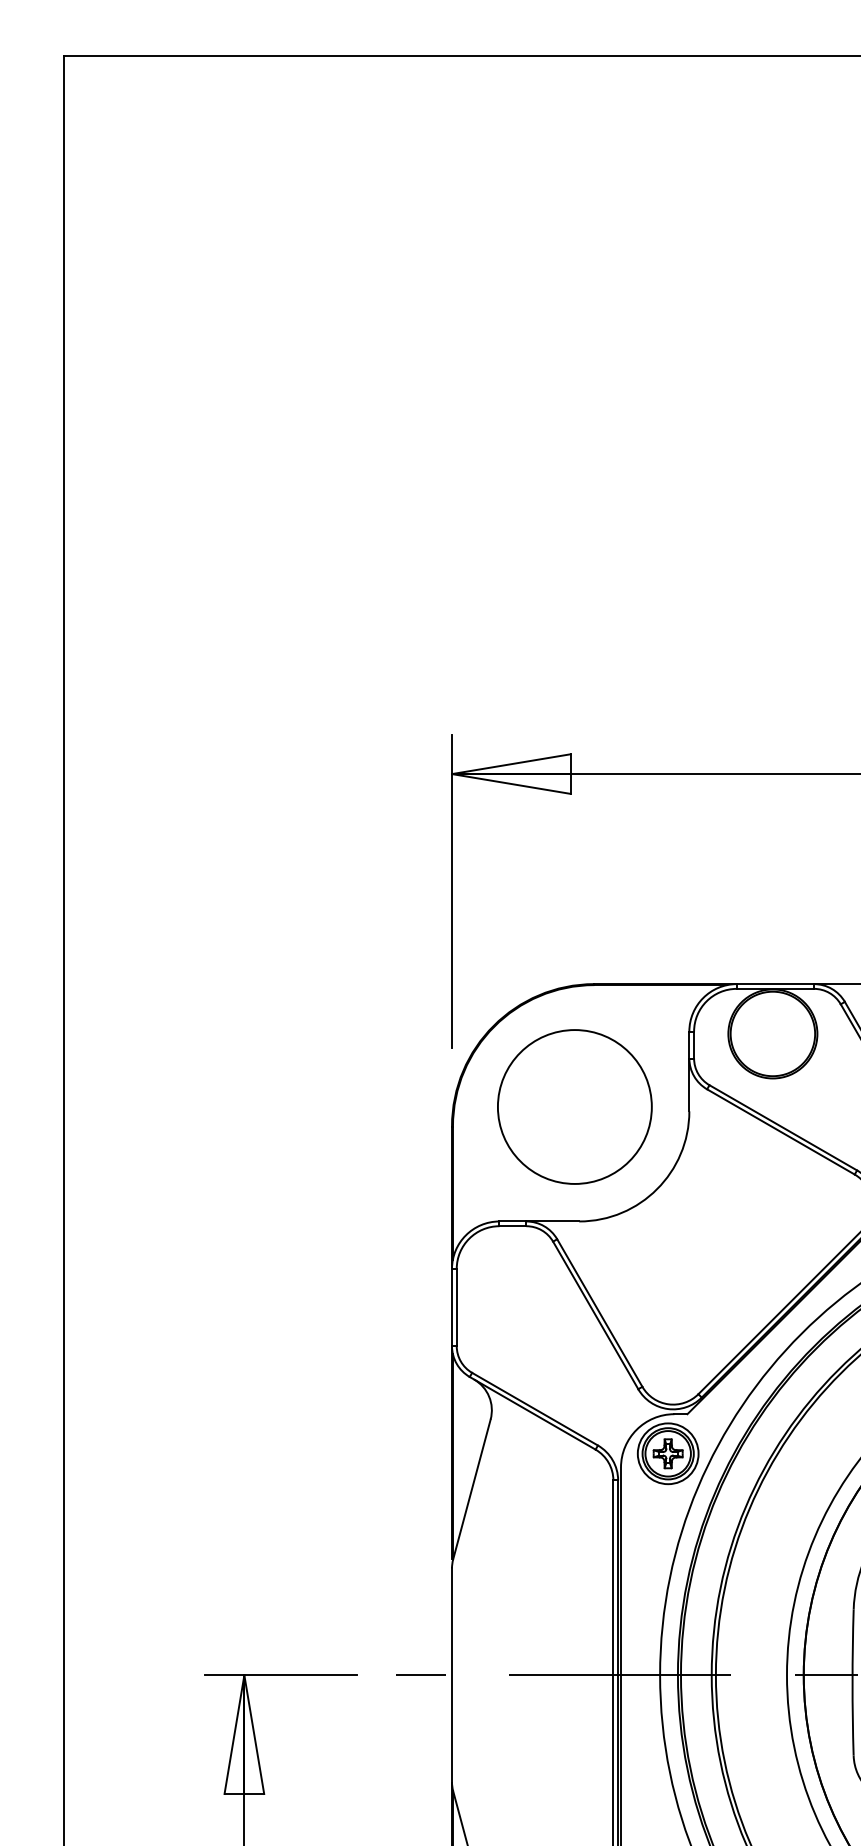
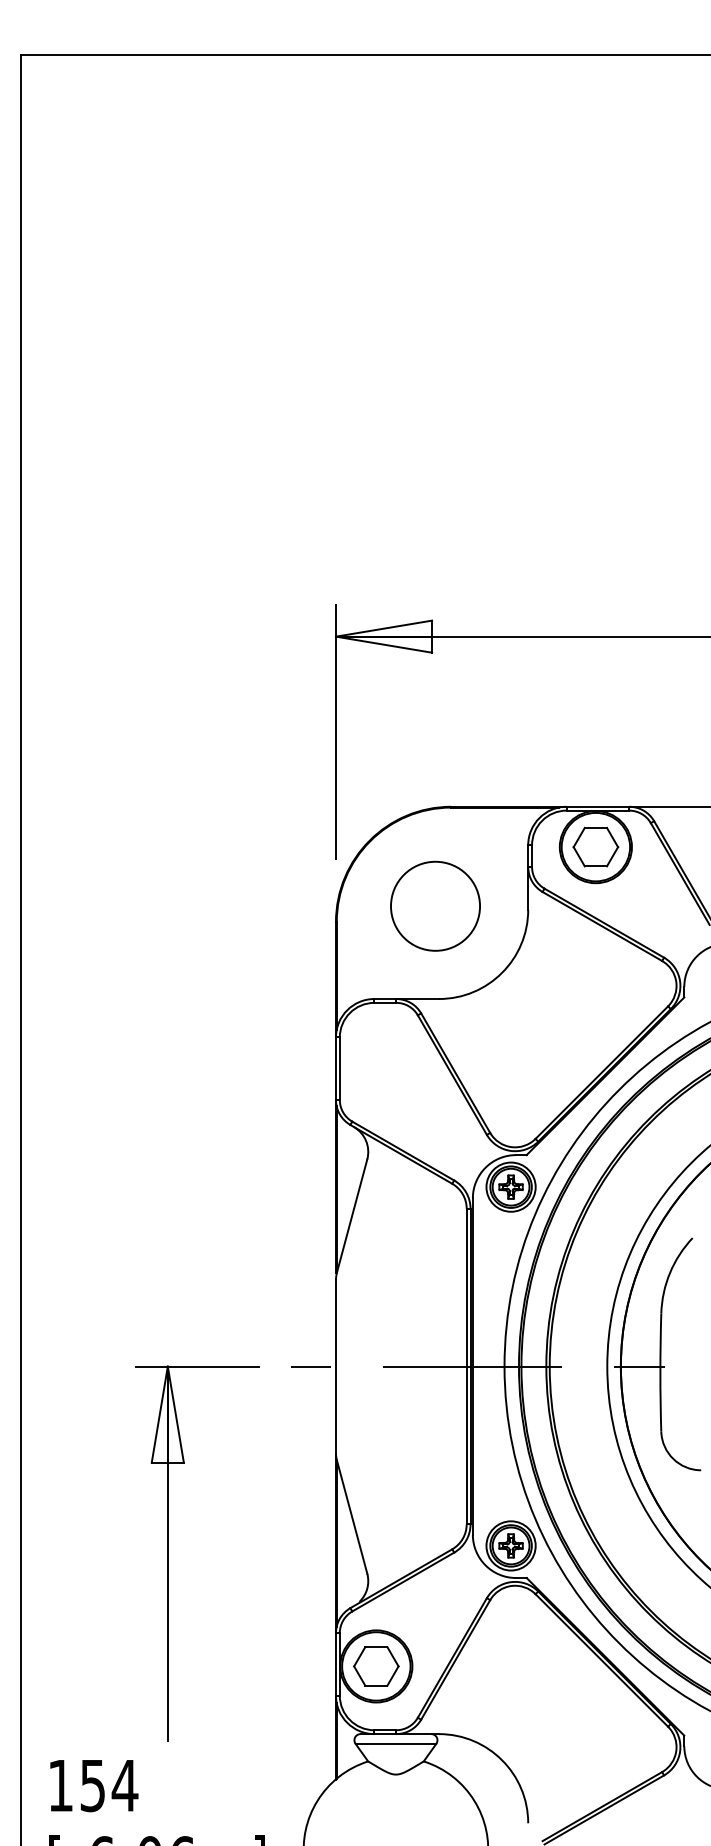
part: (772, 1033) -> (595, 846), added
circle: (574, 1106) -> (435, 905), size x0.71

